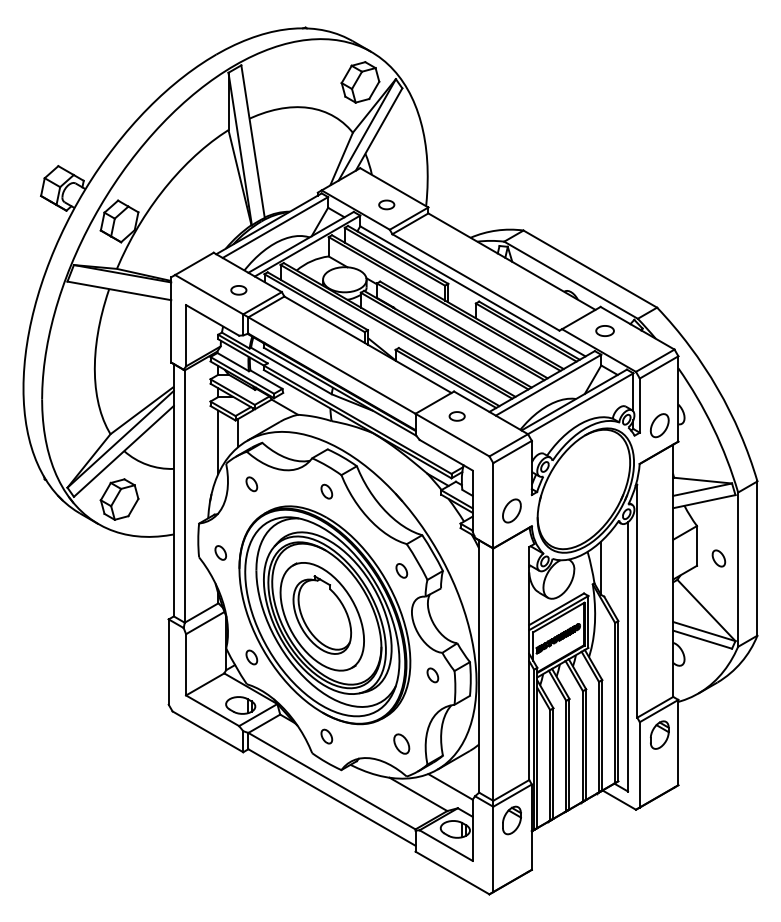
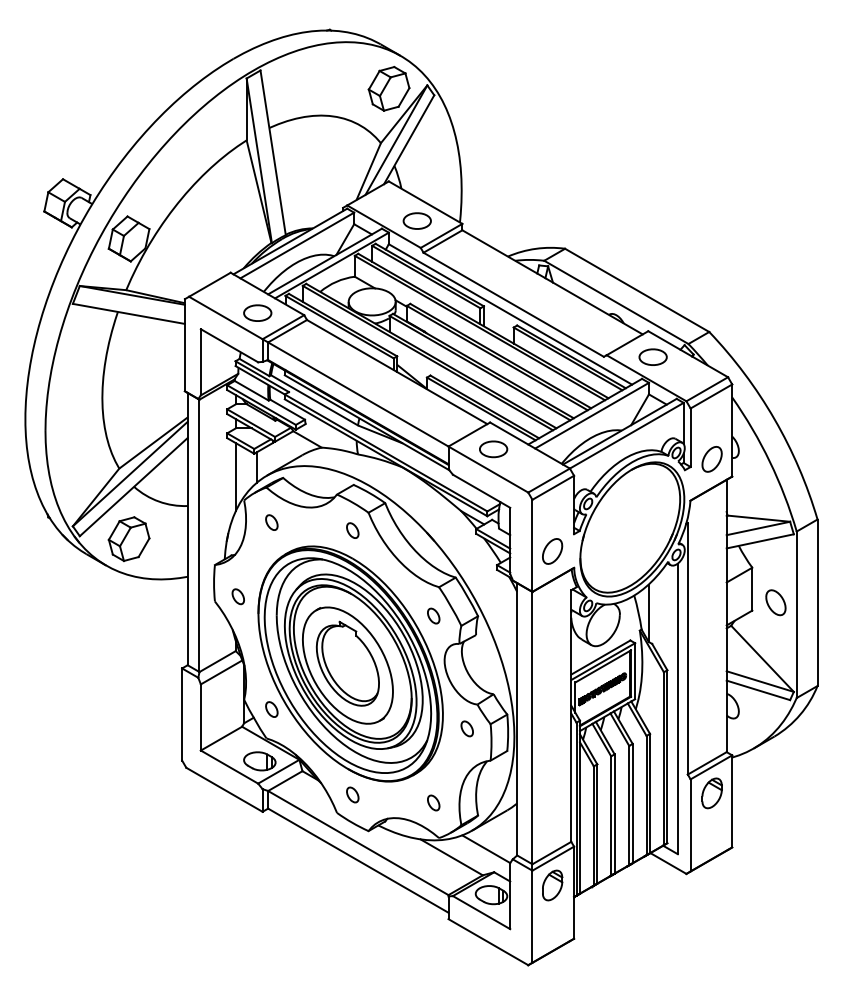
part: (386, 204) -> (417, 220), size x1.67
part: (238, 290) -> (257, 313), size x1.67
part: (604, 330) -> (652, 356), size x1.43
part: (456, 416) -> (492, 449), size x1.67
part: (718, 558) -> (775, 602), size x1.43
part: (401, 743) -> (433, 802), size x0.71

